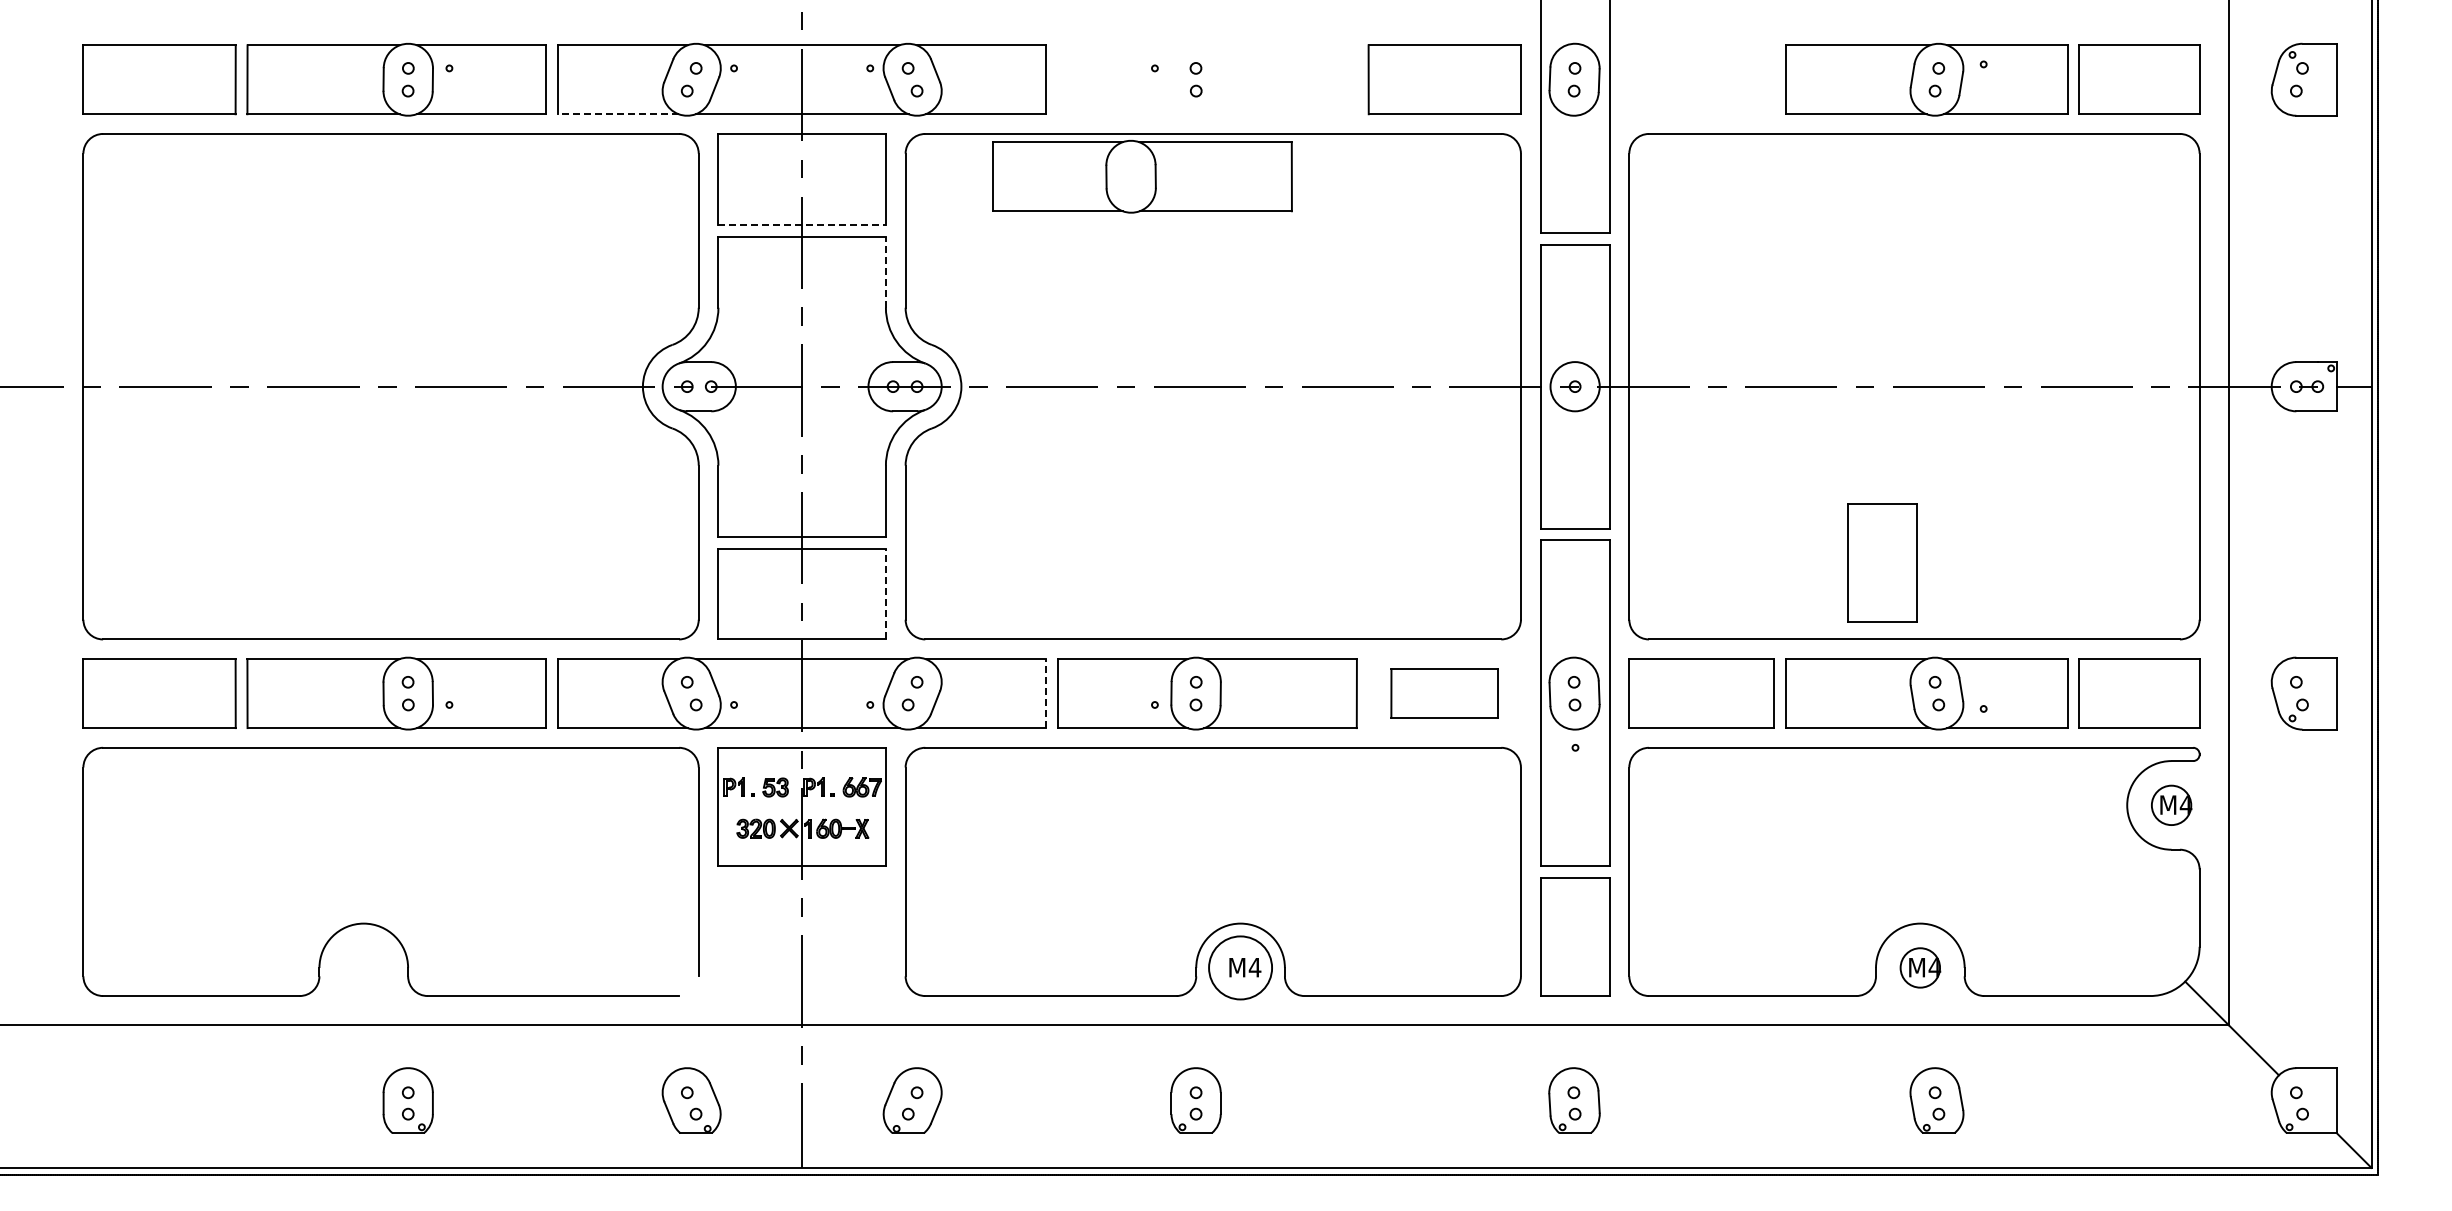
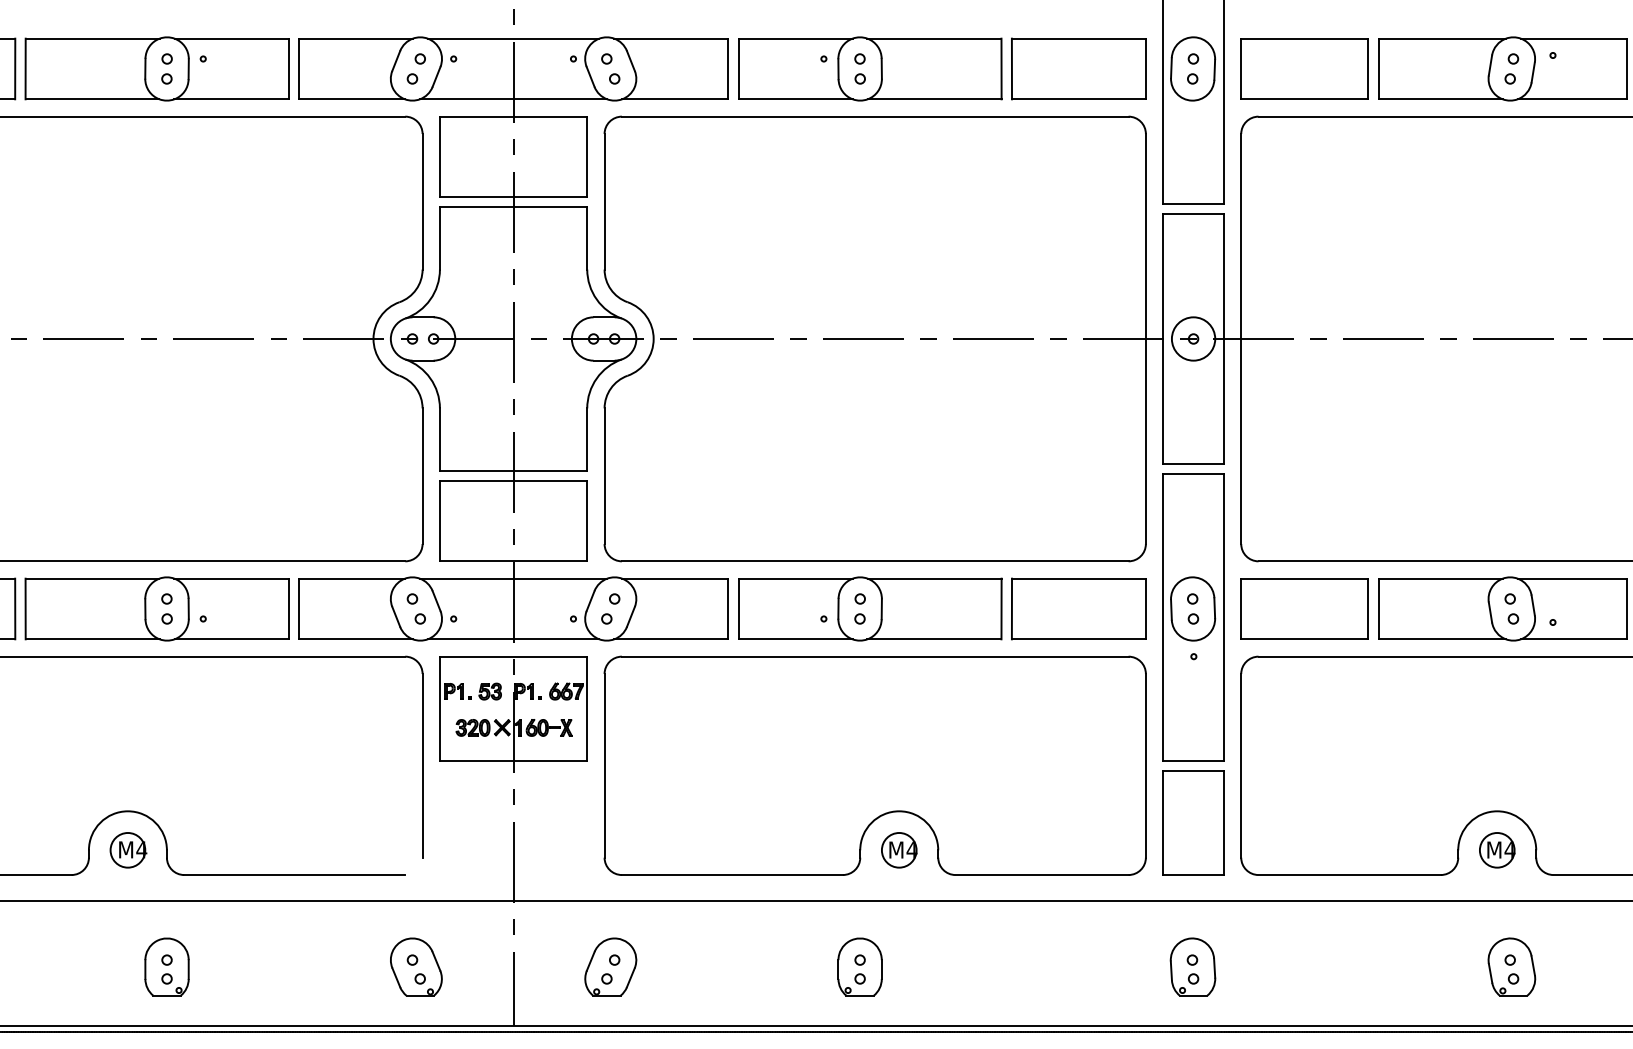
part: (1701, 79) -> (1304, 68), added
line: (617, 114) -> (351, 99), dashed -> solid
part: (1142, 176) -> (870, 68), moved
line: (802, 224) -> (513, 196), dashed -> solid
line: (885, 272) -> (586, 238), dashed -> solid
part: (1882, 562) -> (1463, 493), removed
line: (885, 593) -> (586, 520), dashed -> solid
line: (1046, 693) -> (728, 608), dashed -> solid
part: (1444, 693) -> (1078, 608), size x1.43
part: (364, 967) -> (128, 849), added
circle: (1240, 967) -> (899, 849), size x0.62

